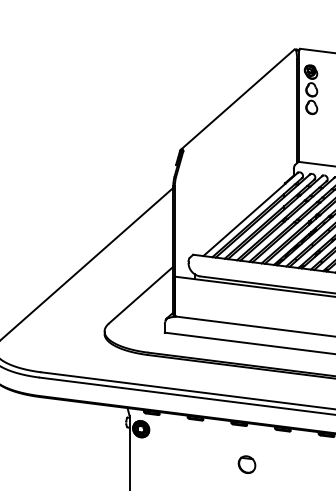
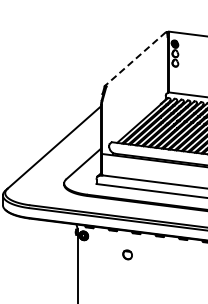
line: (237, 98) -> (135, 58), solid -> dashed
part: (246, 463) -> (127, 254), moved

